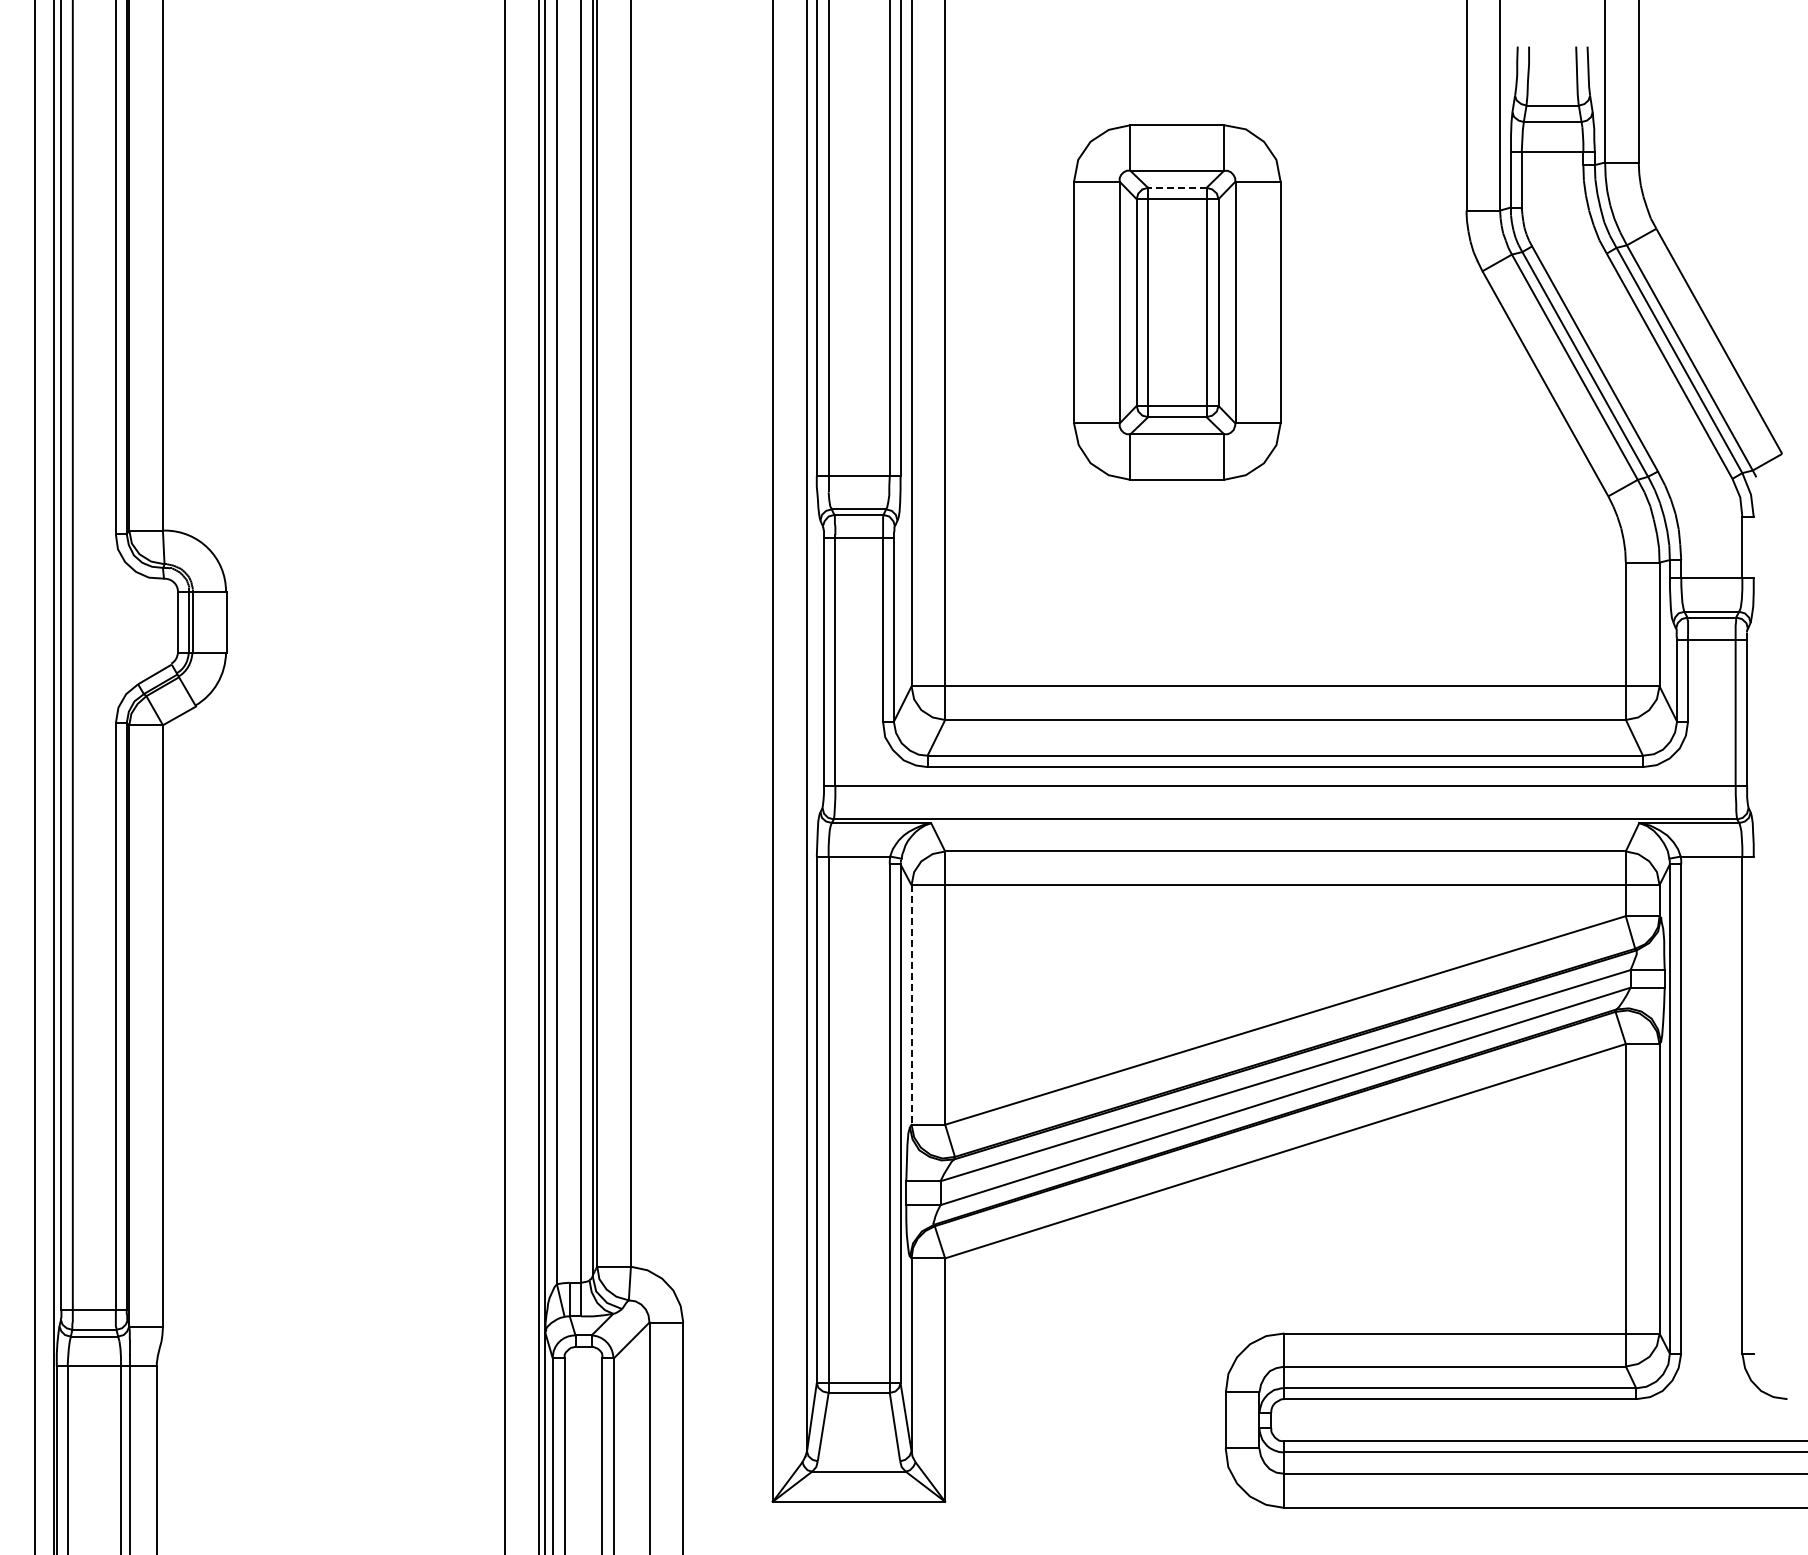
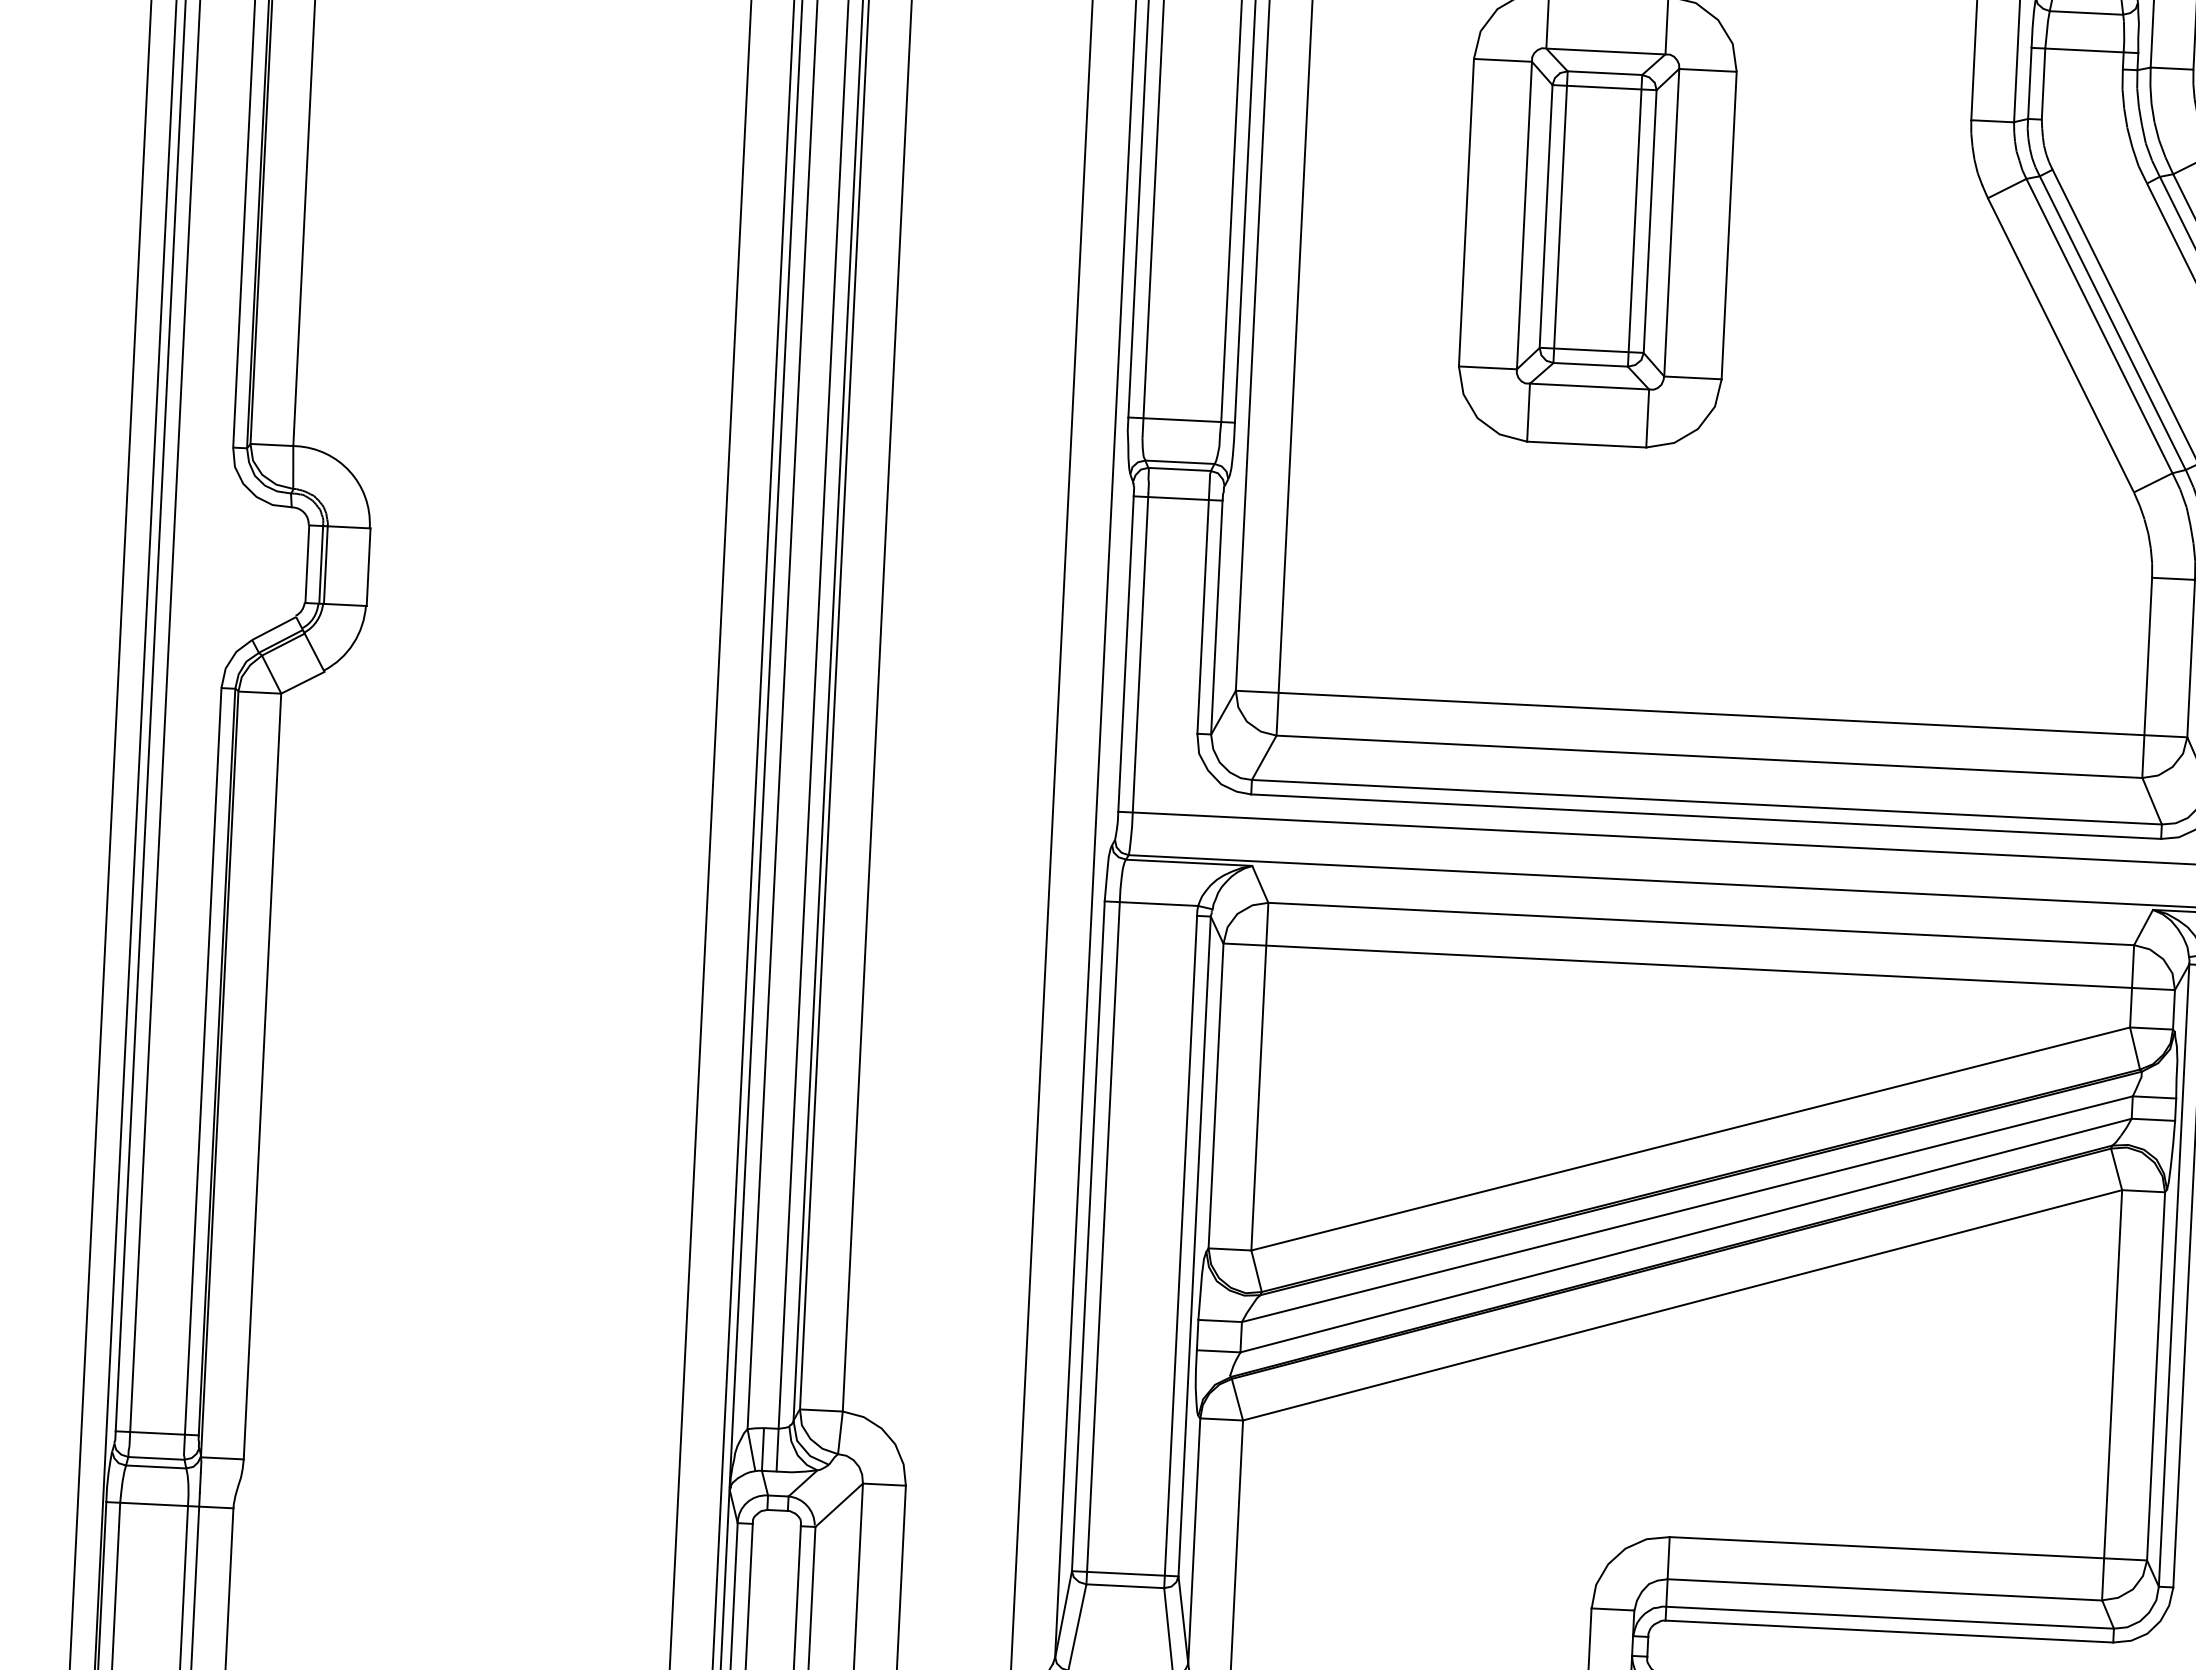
line: (1176, 187) -> (1603, 72), dashed -> solid
line: (911, 1004) -> (1215, 1095), dashed -> solid

